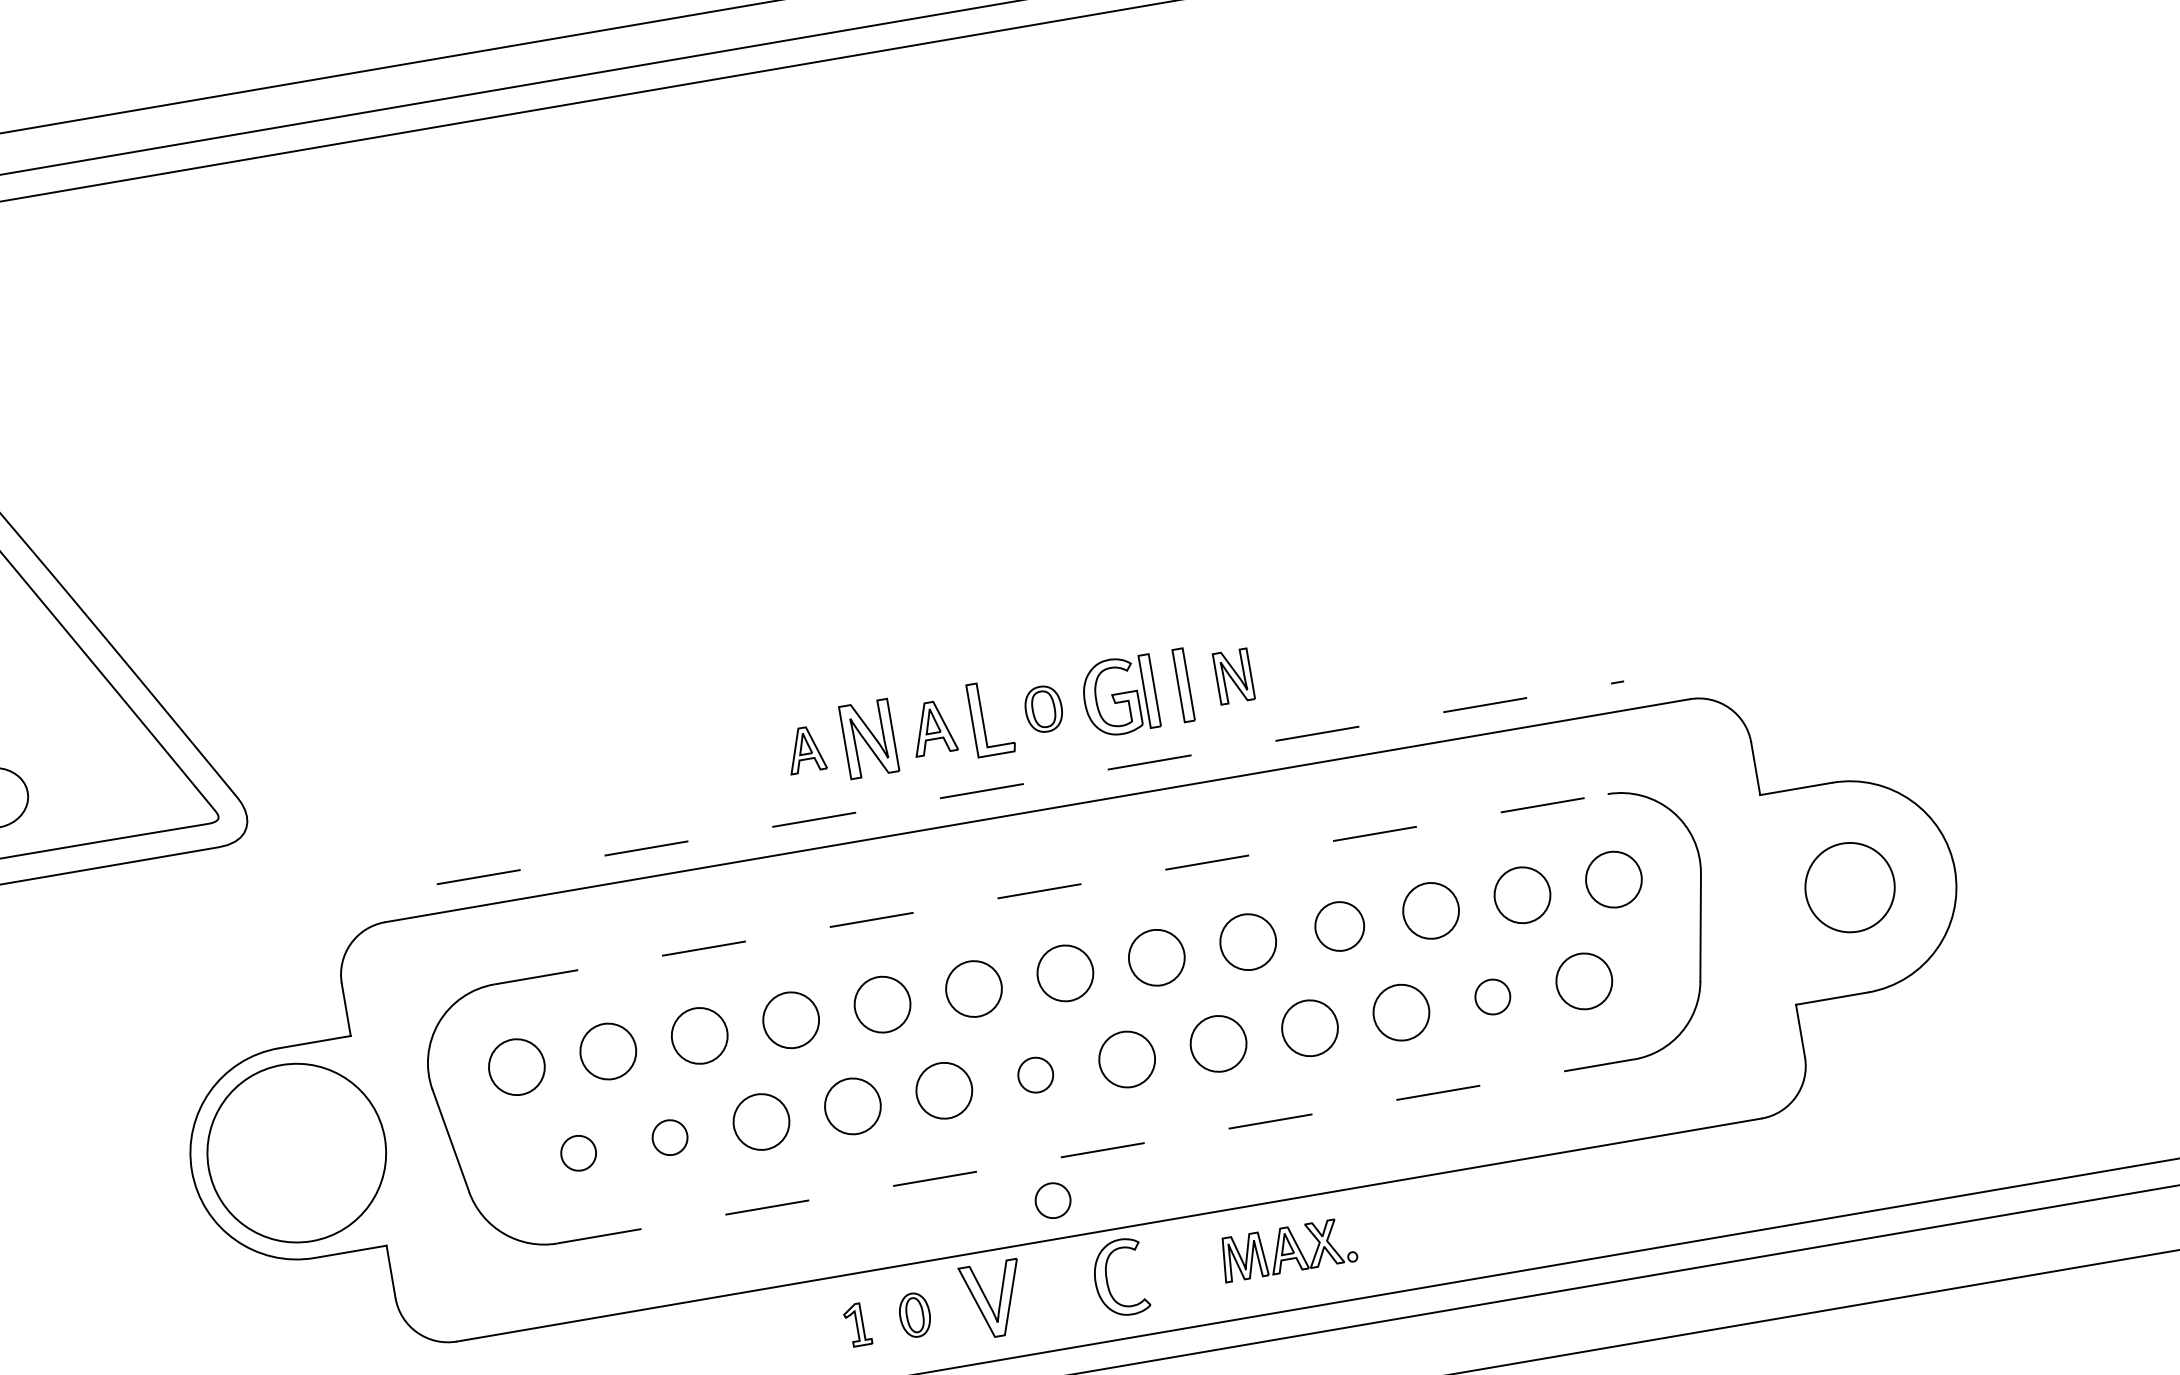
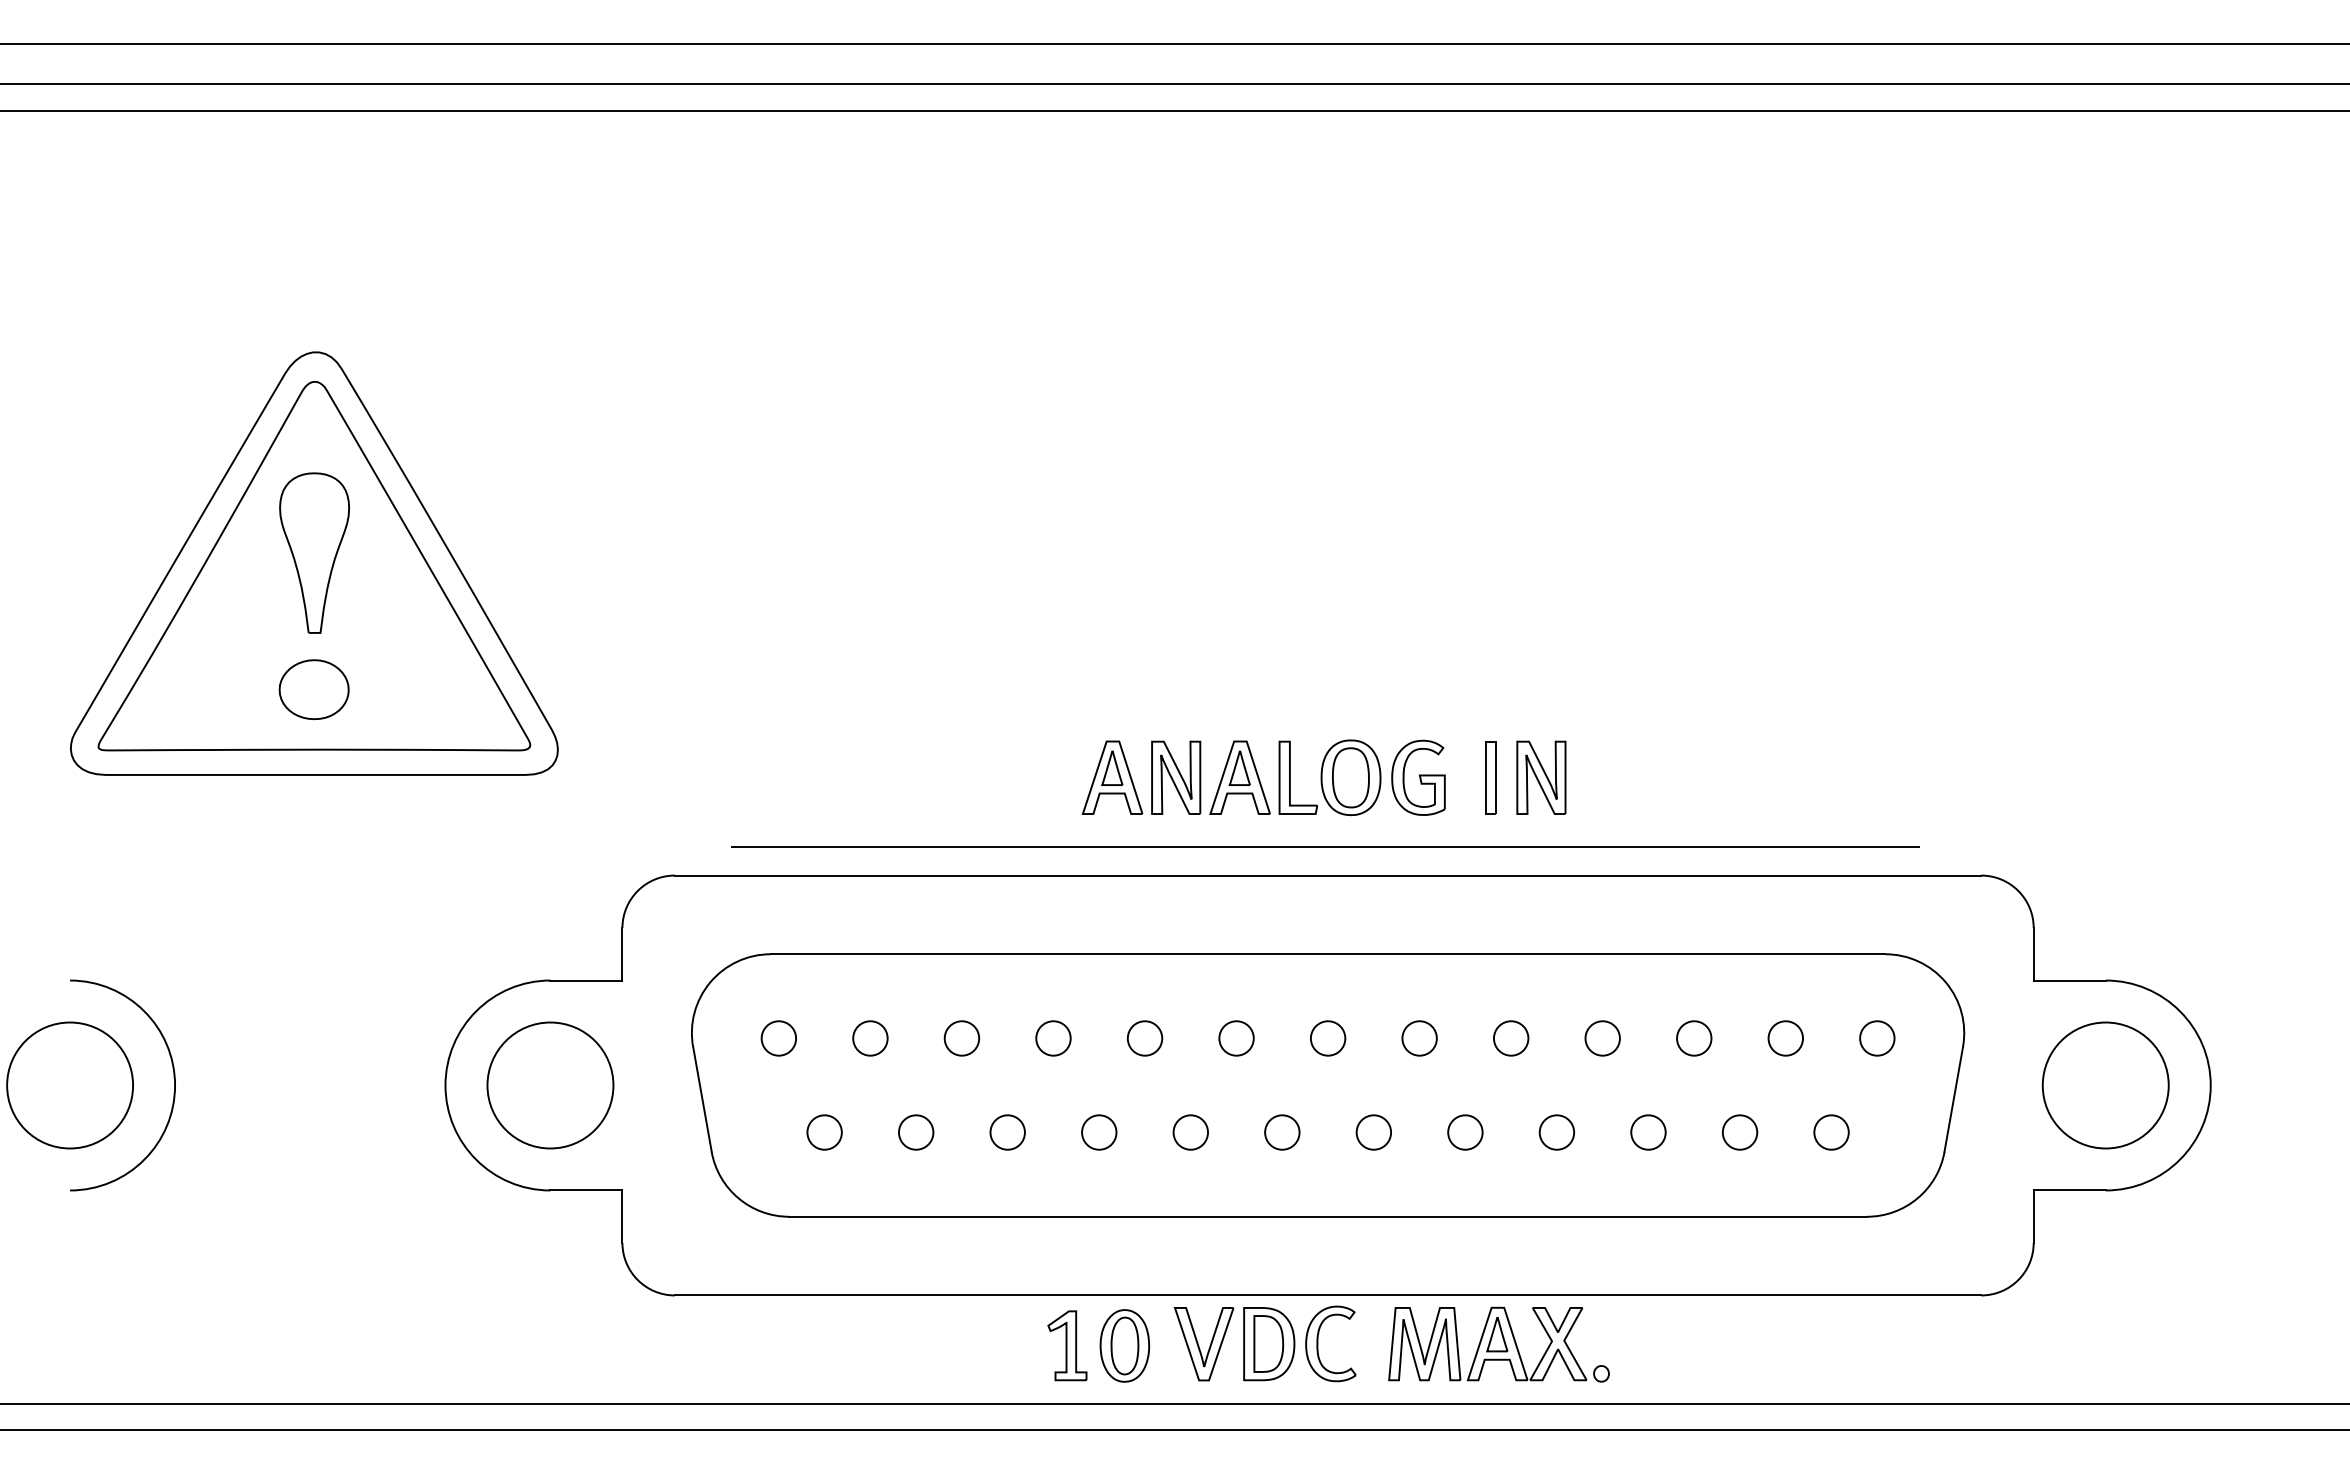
part: (1233, 676) -> (1541, 777), size x1.43
part: (1149, 690) -> (1456, 777), removed
part: (1043, 708) -> (1350, 777), size x1.67
part: (932, 727) -> (1239, 777), size x1.43
part: (805, 749) -> (1112, 777), size x1.67
line: (1031, 782) -> (1326, 847), dashed -> solid
circle: (1614, 879) -> (1877, 1038), size x0.62
circle: (1849, 887) -> (2105, 1085), size x1.43
line: (1051, 889) -> (1328, 954), dashed -> solid
circle: (1522, 895) -> (1785, 1038), size x0.62
circle: (1431, 910) -> (1694, 1038), size x0.62
circle: (1339, 926) -> (1602, 1038), size x0.71
circle: (1247, 942) -> (1510, 1038), size x0.62
circle: (1156, 957) -> (1419, 1038), size x0.62
circle: (1064, 973) -> (1327, 1038), size x0.62
circle: (1584, 981) -> (1831, 1132), size x0.62
circle: (973, 989) -> (1236, 1038), size x0.62
circle: (882, 1004) -> (1144, 1038), size x0.62
circle: (1401, 1012) -> (1648, 1132), size x0.62
circle: (791, 1020) -> (1053, 1038), size x0.62
circle: (1309, 1028) -> (1556, 1132), size x0.62
circle: (699, 1036) -> (961, 1038), size x0.62
circle: (1218, 1043) -> (1465, 1132), size x0.62
circle: (608, 1051) -> (870, 1038), size x0.62
circle: (1126, 1059) -> (1373, 1132), size x0.62
circle: (516, 1067) -> (778, 1038), size x0.62
circle: (944, 1090) -> (1190, 1132), size x0.62
circle: (853, 1106) -> (1099, 1132), size x0.62
circle: (761, 1122) -> (1007, 1132), size x0.62
line: (1096, 1151) -> (1328, 1216), dashed -> solid
circle: (296, 1153) -> (550, 1085), size x0.71
circle: (1053, 1200) -> (1278, 1257), removed
part: (1287, 1249) -> (1498, 1344), size x1.67
part: (1059, 1289) -> (1269, 1344), added
part: (914, 1314) -> (1124, 1345), size x1.67
part: (857, 1324) -> (1067, 1345), size x1.67

